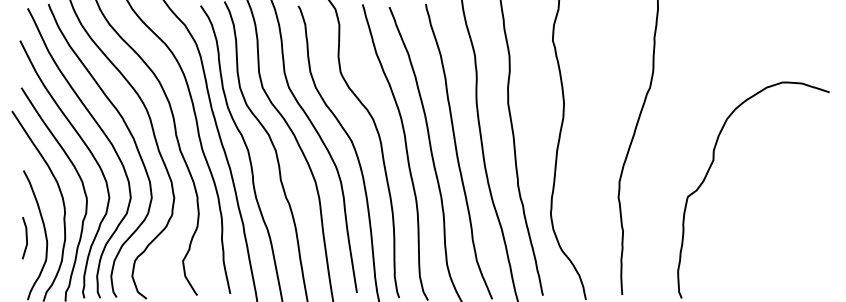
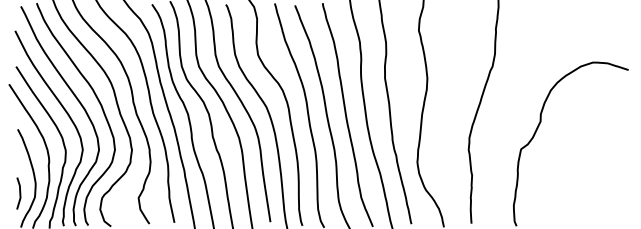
line: (25, 238) -> (19, 193), moved

